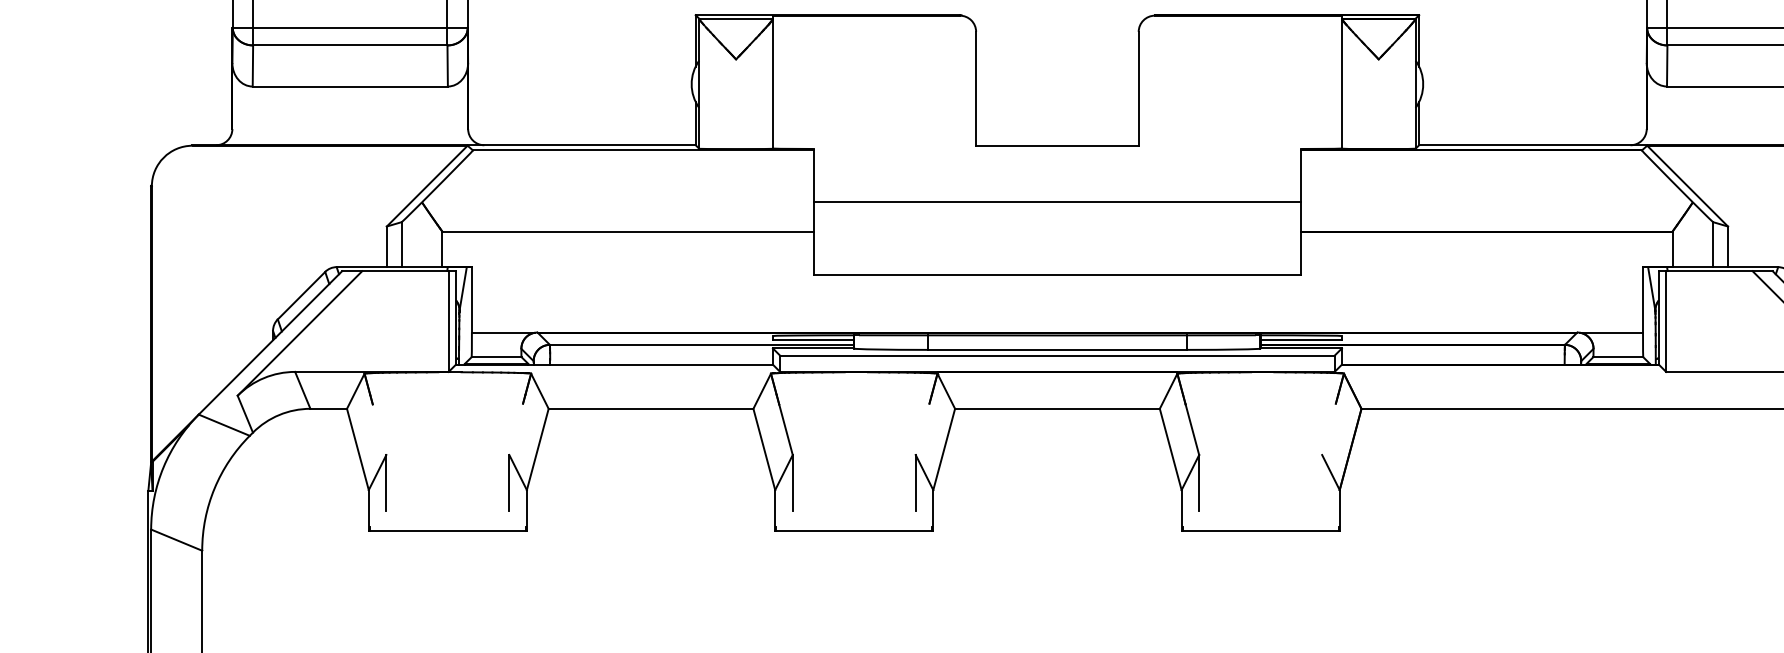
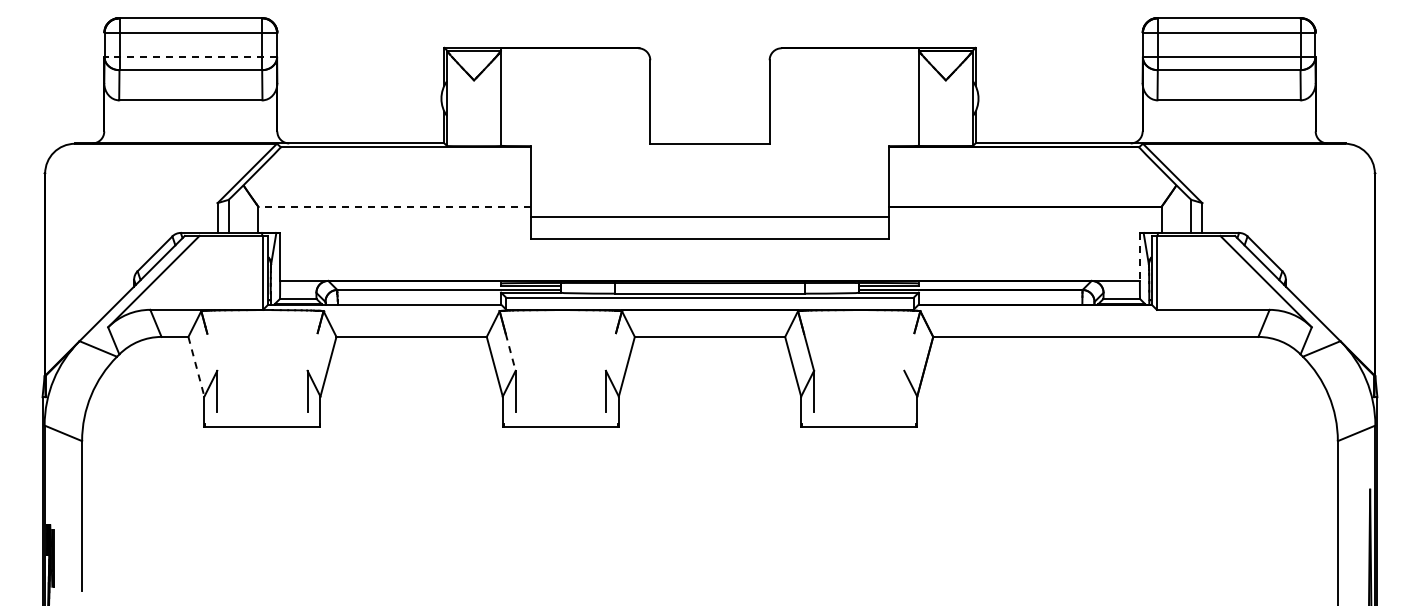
line: (349, 28) -> (190, 57), solid -> dashed
line: (1056, 202) -> (709, 217), moved
line: (627, 231) -> (394, 206), solid -> dashed
line: (1642, 300) -> (1139, 257), solid -> dashed
line: (785, 430) -> (510, 352), solid -> dashed
line: (358, 449) -> (196, 366), solid -> dashed

